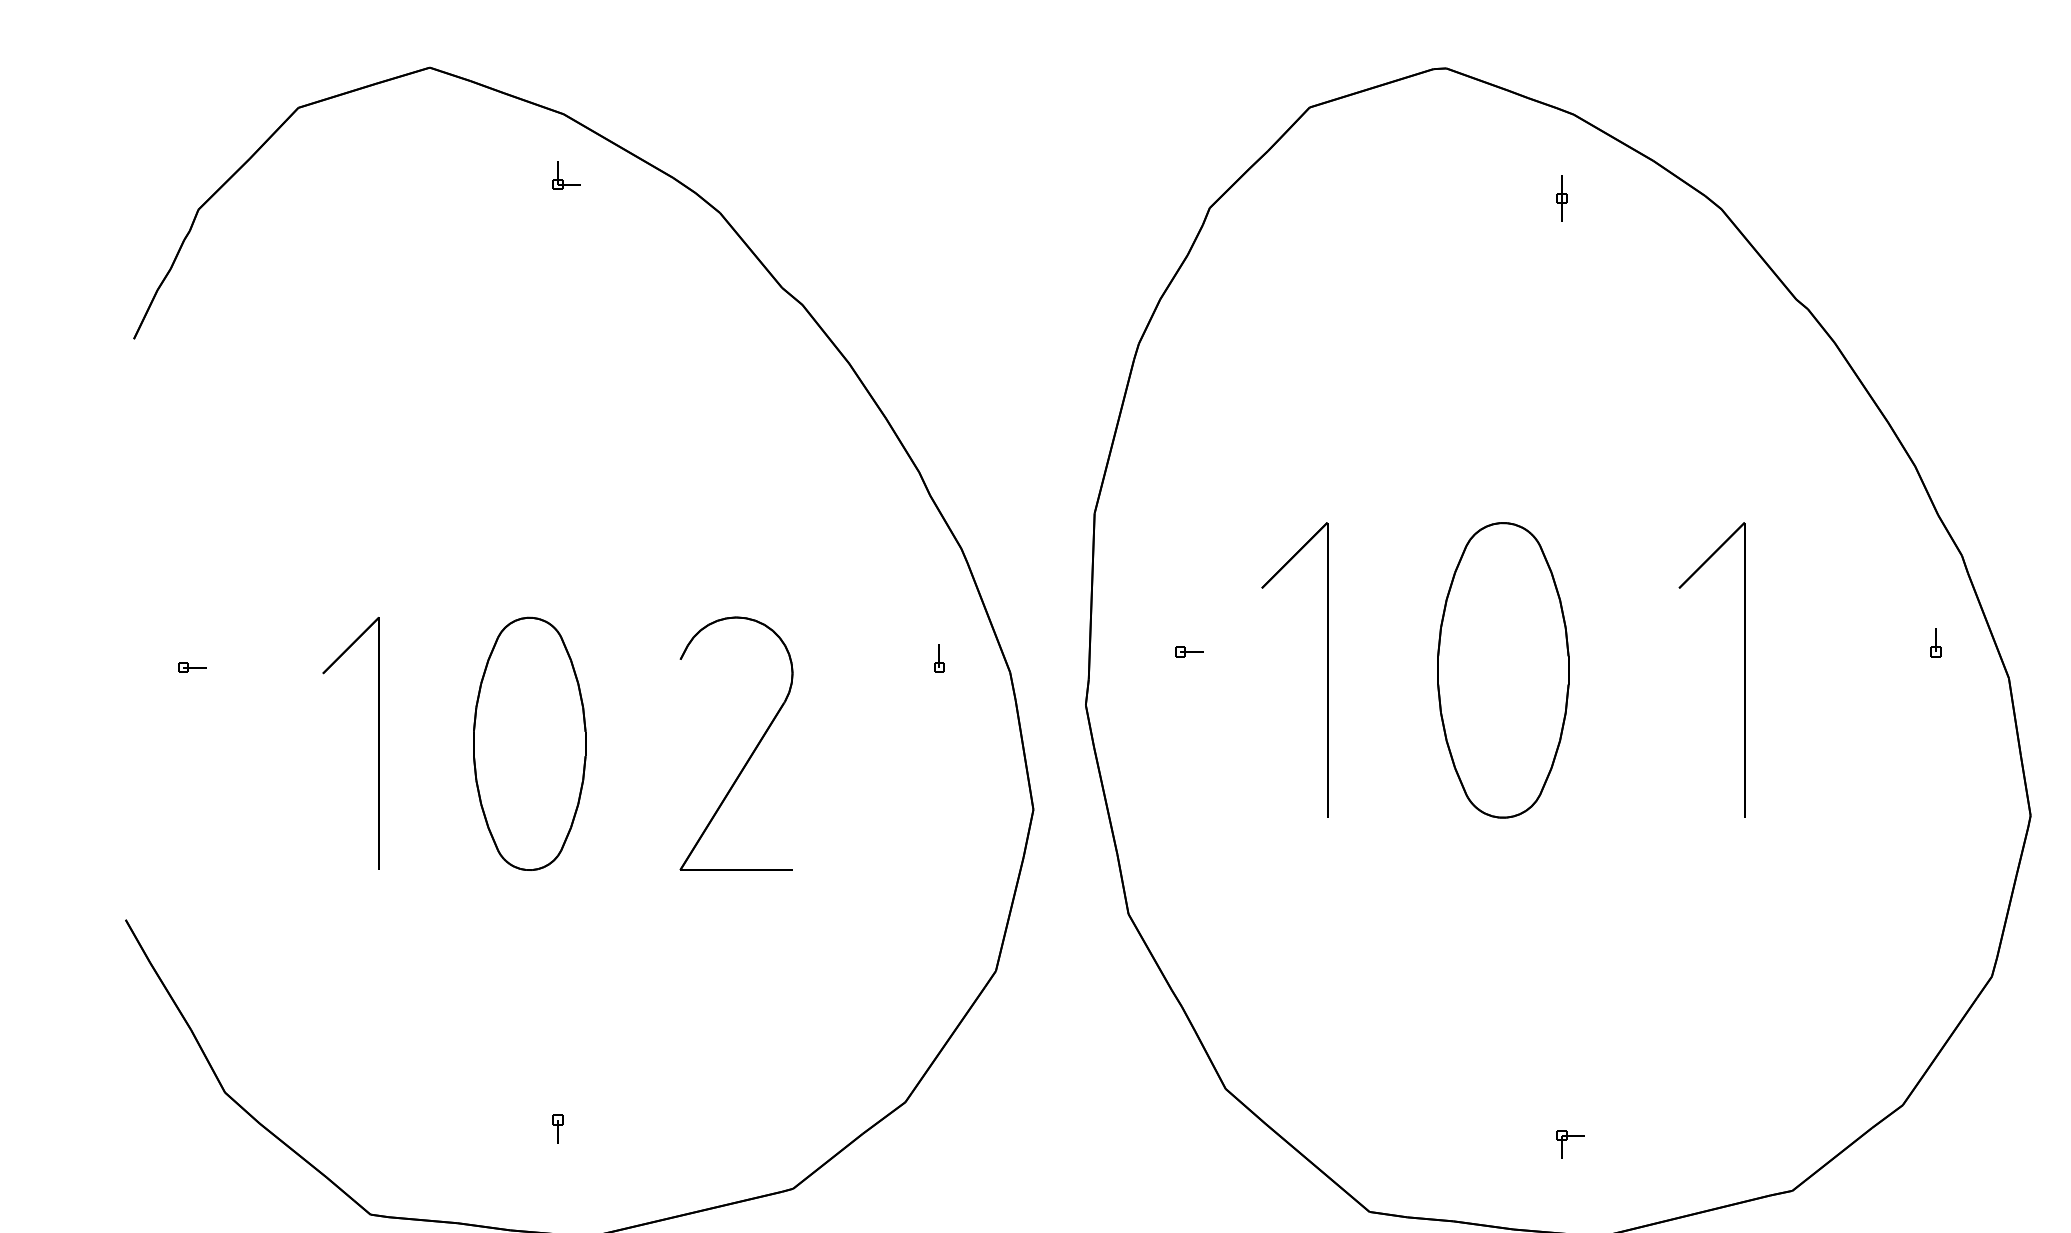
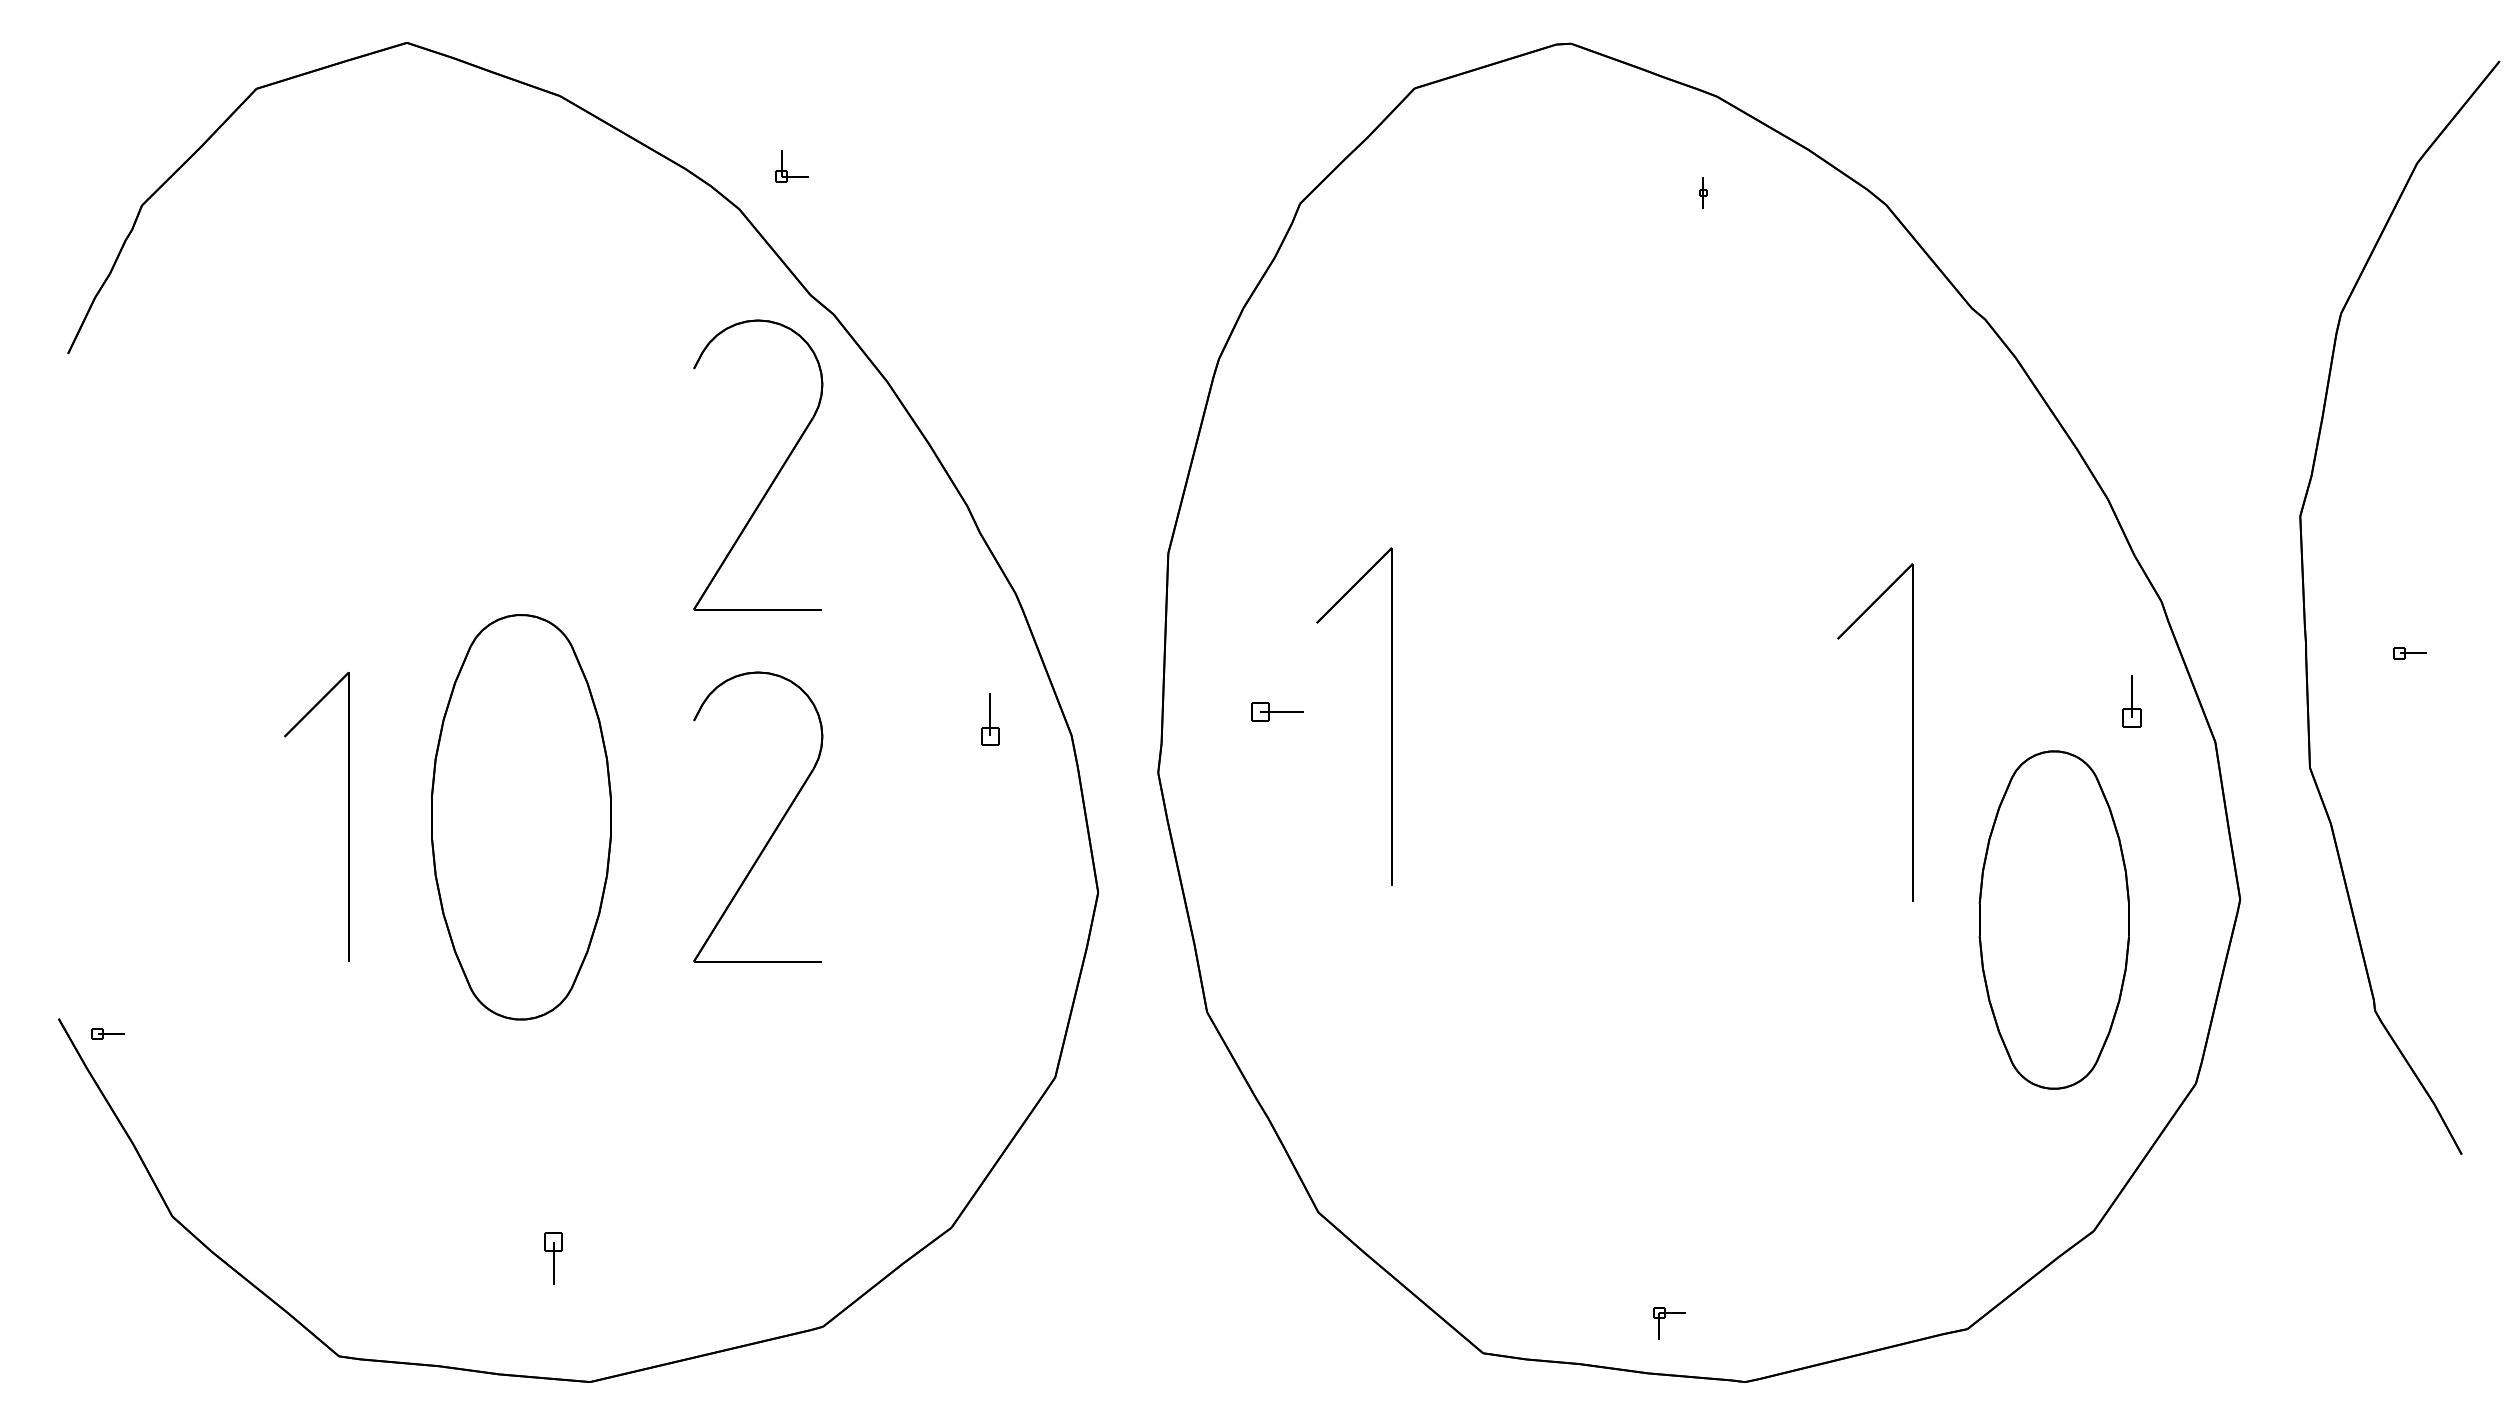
part: (562, 179) -> (786, 170), moved
part: (1561, 198) -> (1703, 192), size x0.6
part: (752, 444) -> (776, 474), added
part: (1935, 642) -> (2131, 701), size x1.6
part: (1189, 651) -> (1276, 711), size x1.6
part: (939, 658) -> (990, 719), size x1.6
part: (191, 667) -> (107, 1033), moved
part: (1327, 669) -> (1391, 716), moved
part: (1502, 669) -> (2053, 919), moved
part: (529, 744) -> (521, 817), size x1.4
part: (557, 1129) -> (553, 1258), size x1.6
part: (1566, 1140) -> (1664, 1318), moved

